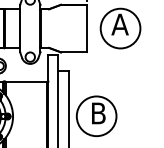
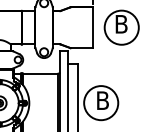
text: (120, 24) -> (121, 24), A -> B

